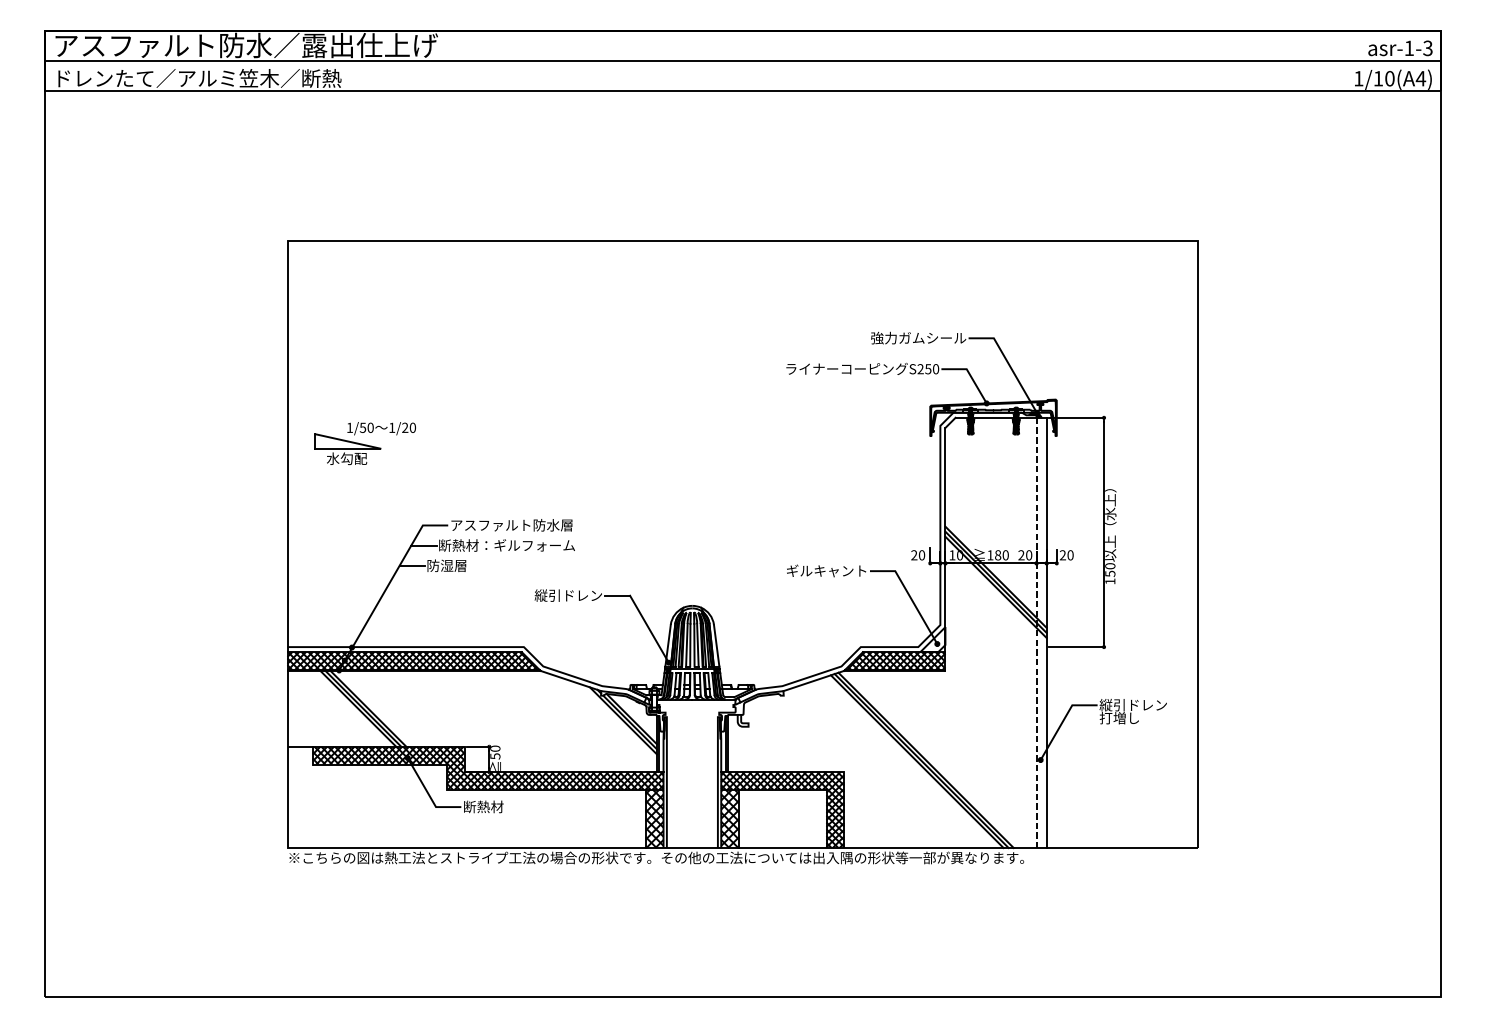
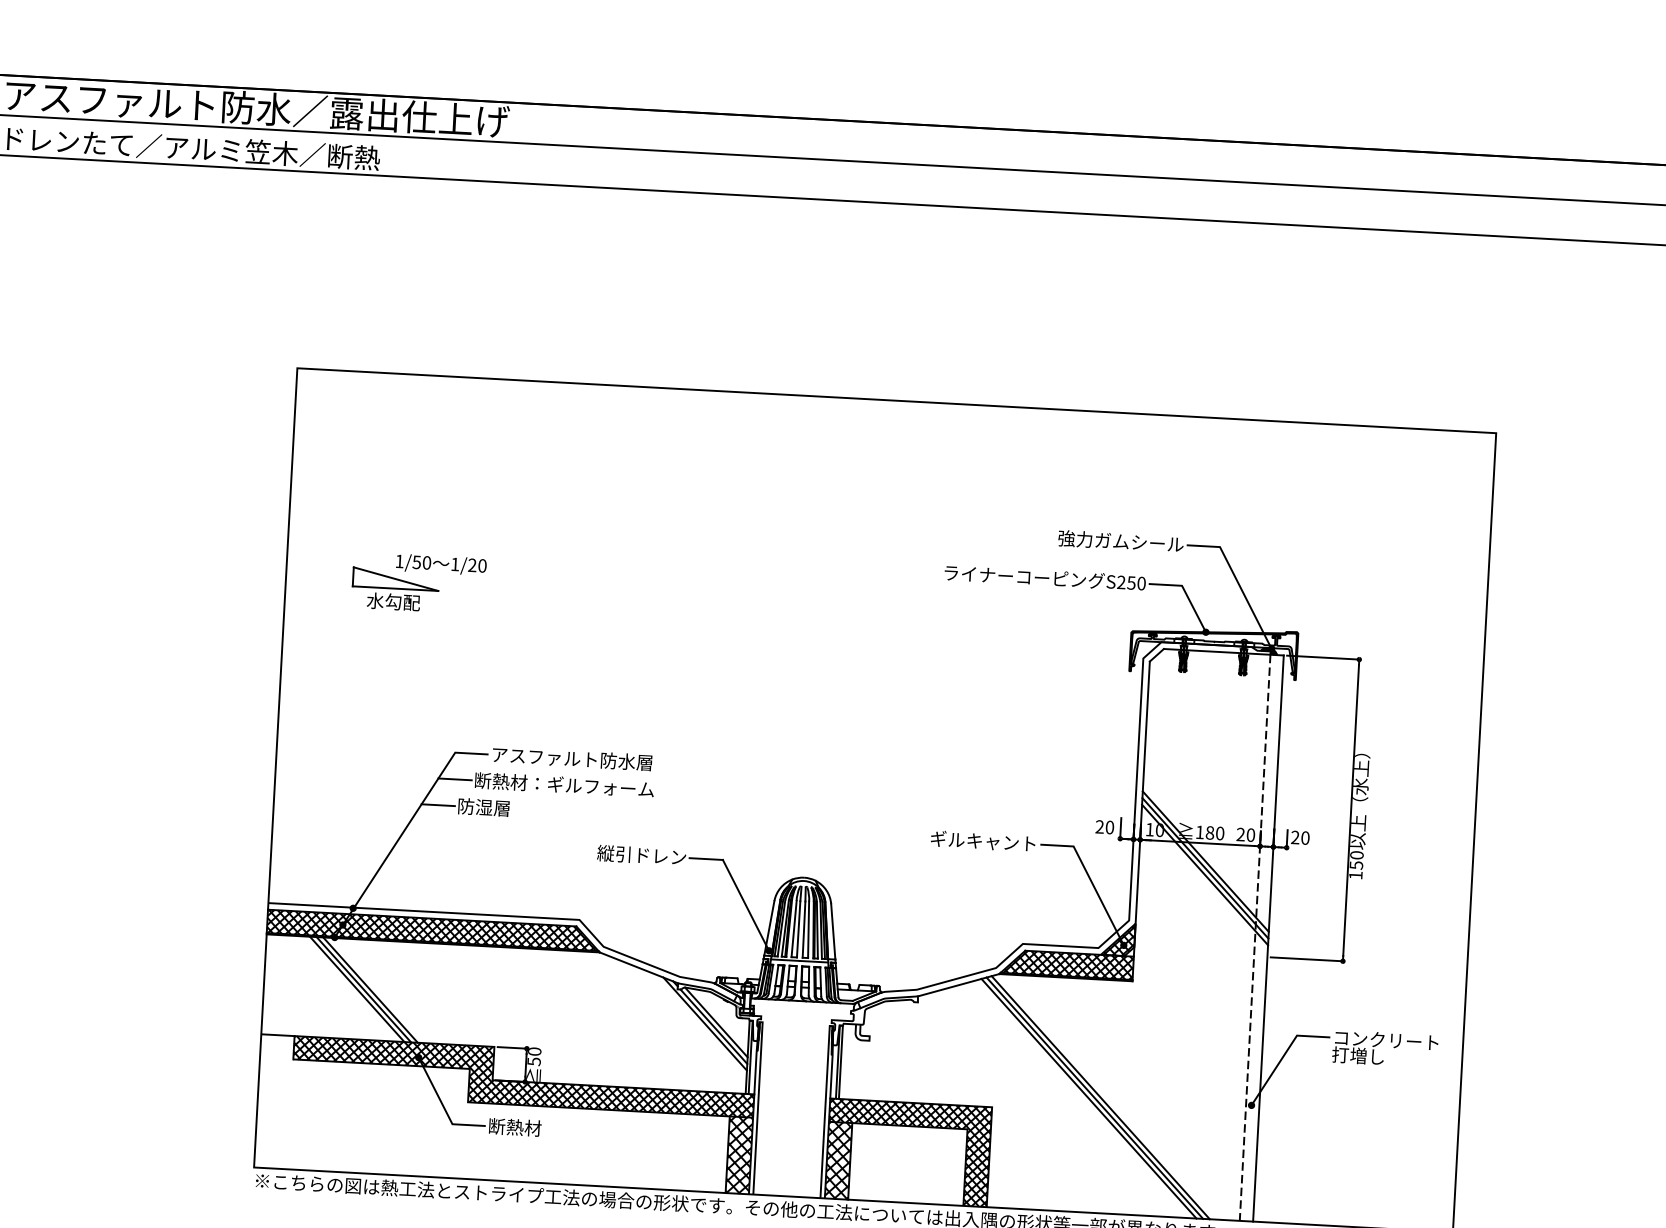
part: (364, 443) -> (417, 583), moved
hatch: (933, 640) -> (1118, 940), added
text: (1139, 704) -> (1385, 1039), 縦引ドレン -> コンクリート

